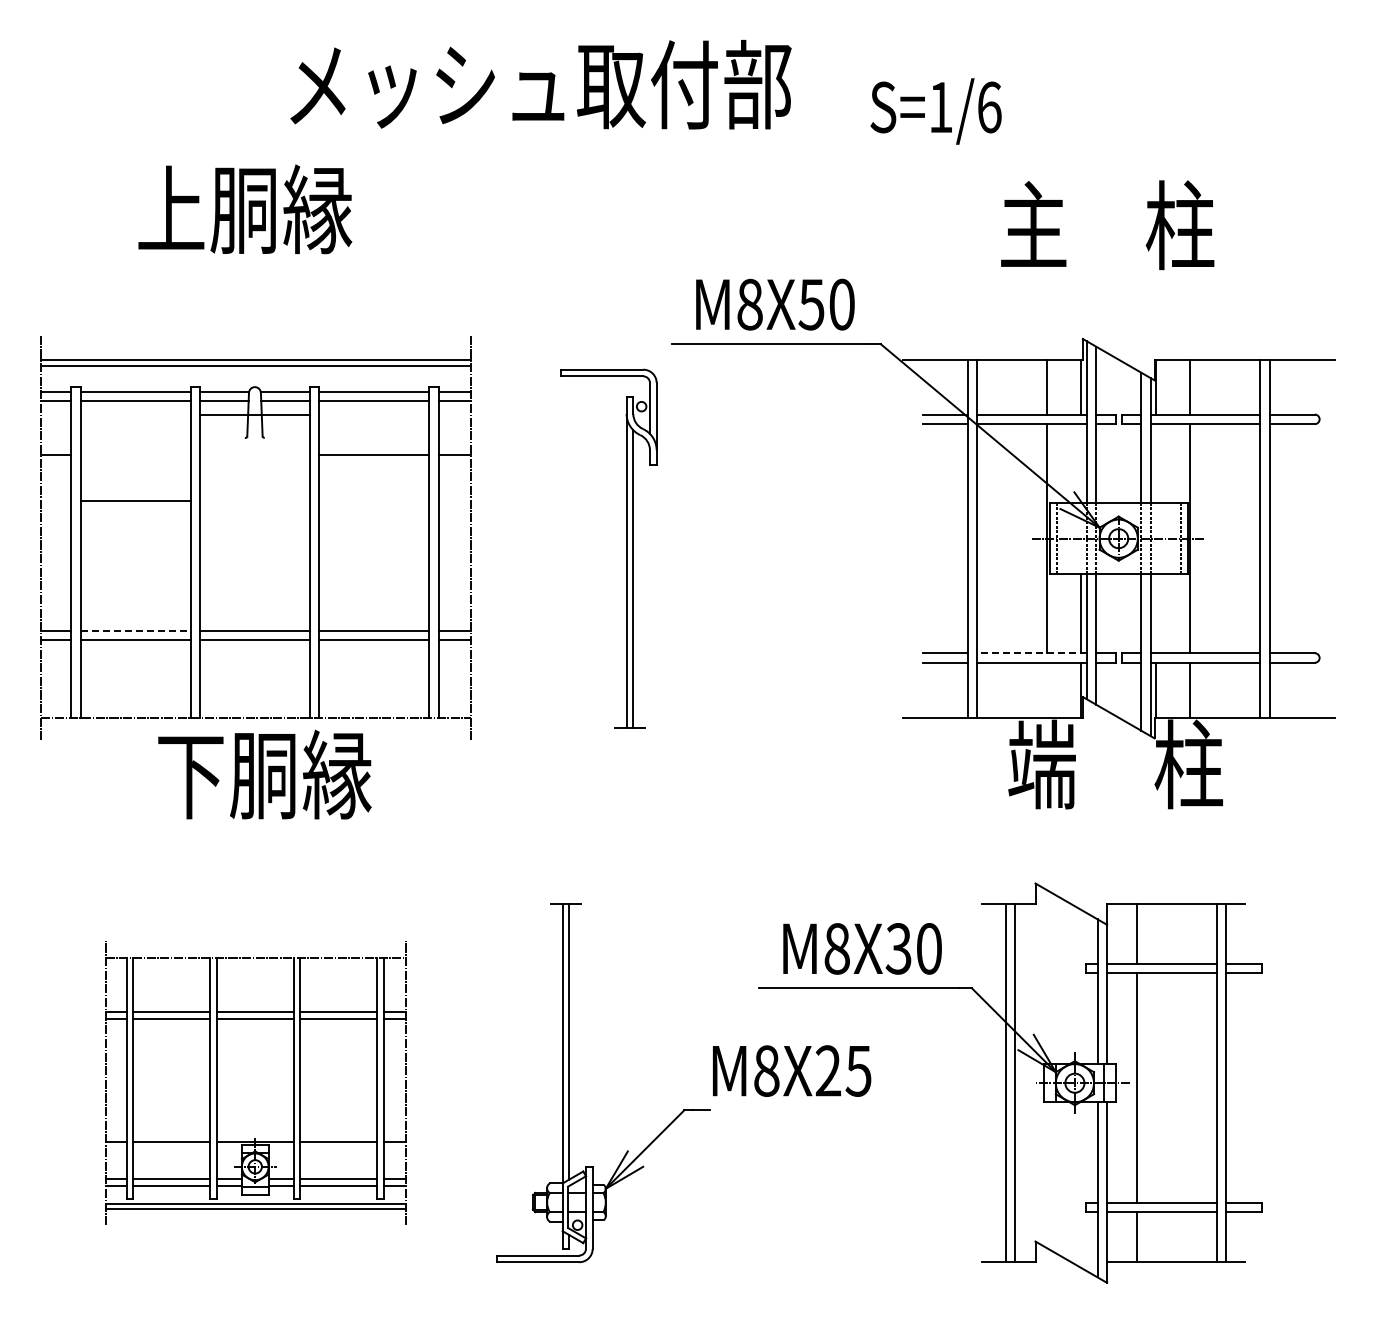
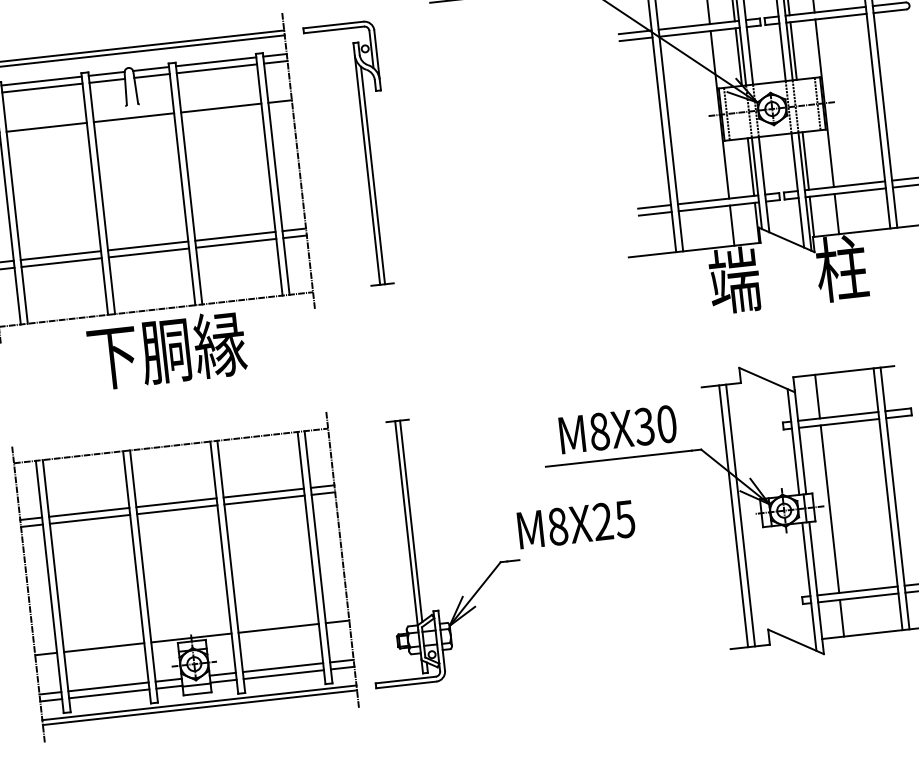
line: (254, 415) -> (133, 117), moved
line: (1081, 463) -> (739, 57), added
line: (1156, 463) -> (793, 51), added
line: (135, 501) -> (46, 127), moved
part: (626, 548) -> (365, 153), moved
line: (1156, 613) -> (805, 160), added
line: (135, 630) -> (60, 255), dashed -> solid
line: (1031, 653) -> (717, 200), dashed -> solid
line: (1047, 689) -> (732, 225), added
part: (255, 1083) -> (185, 577), size x1.43

